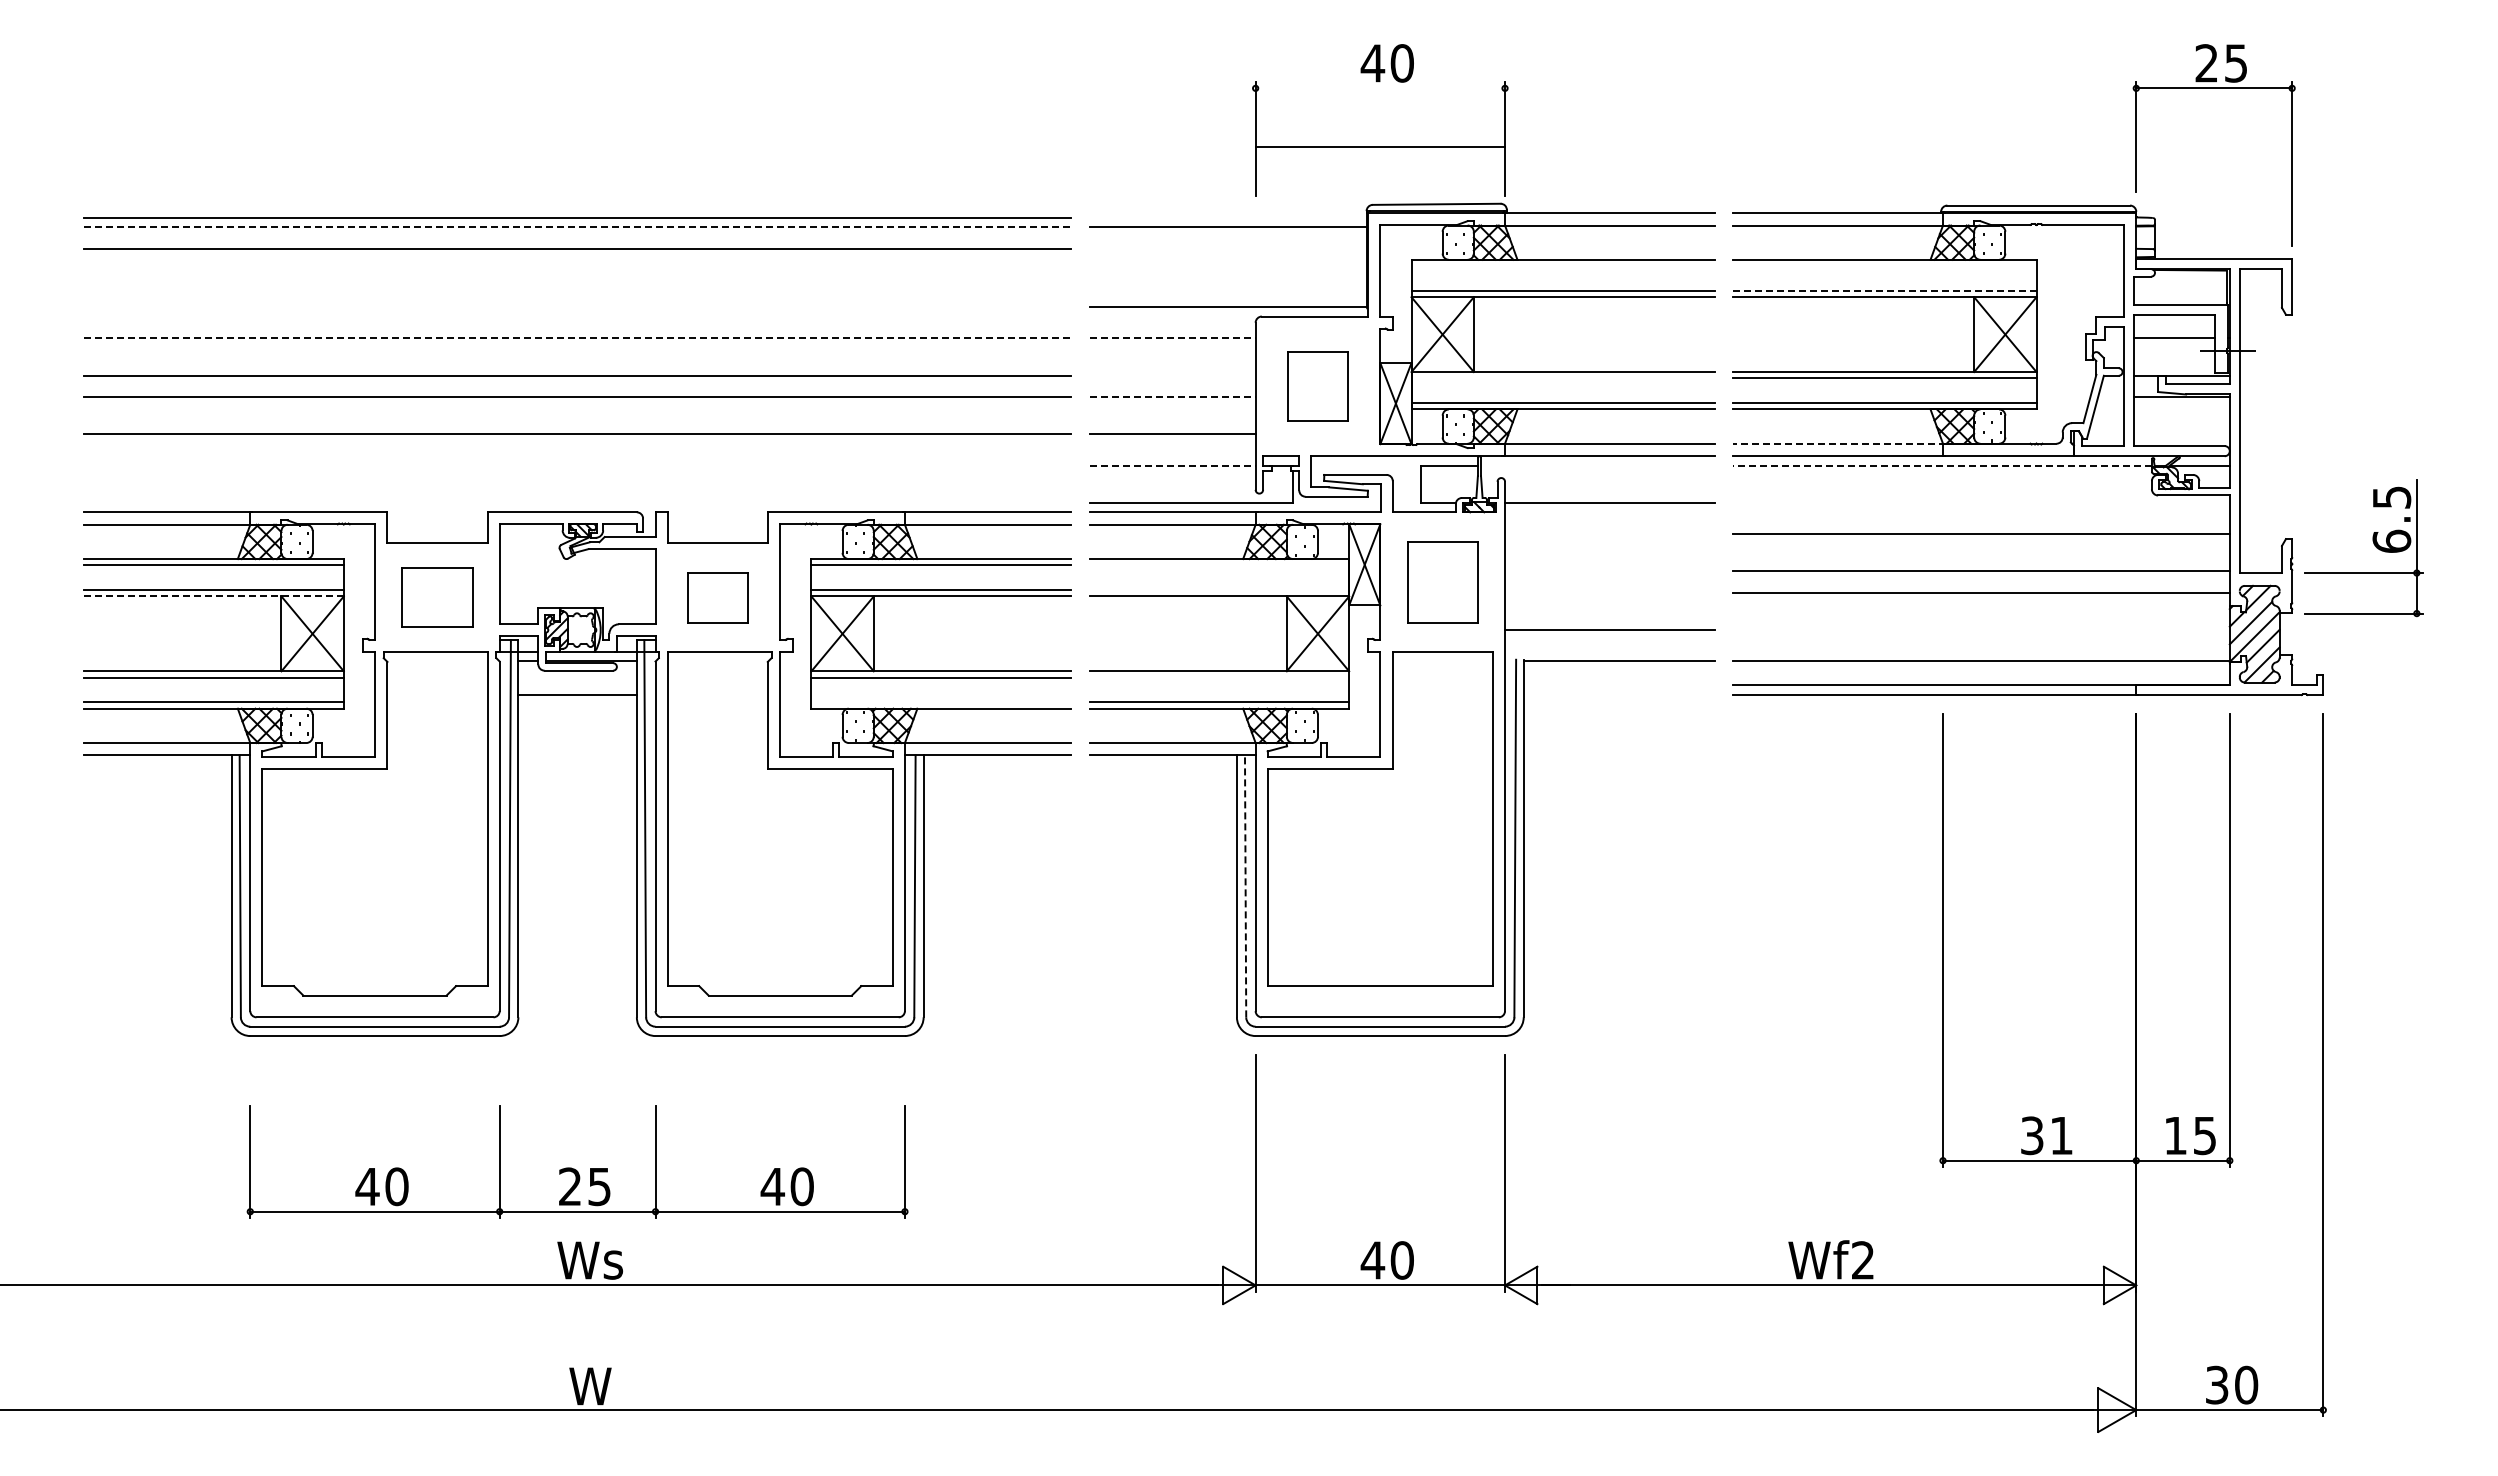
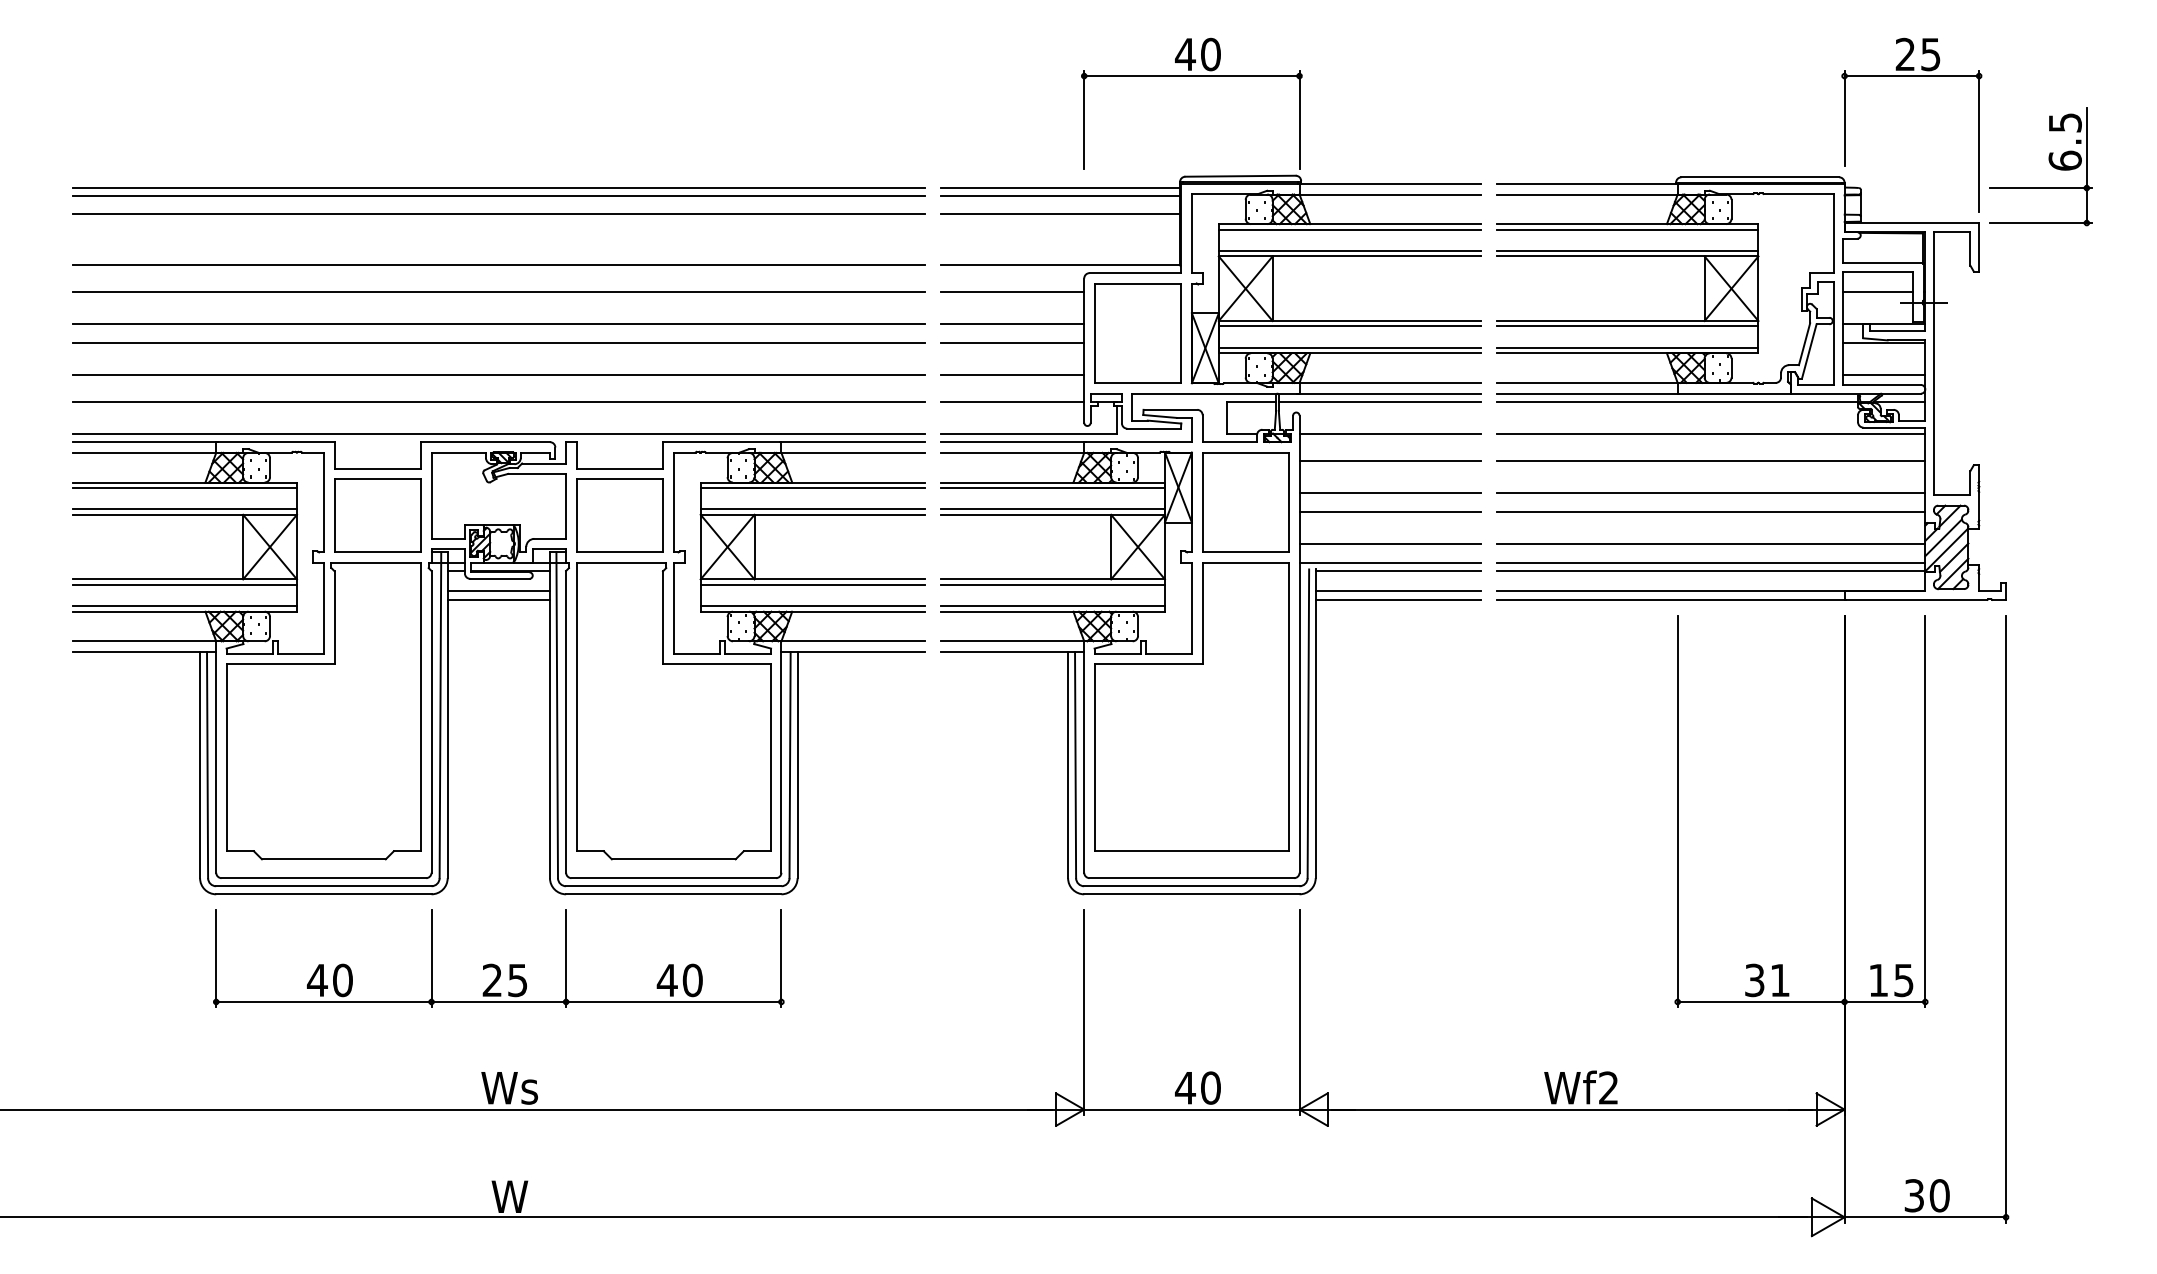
line: (1380, 147) -> (1192, 76), moved
line: (1227, 218) -> (1059, 188), added
line: (578, 226) -> (499, 195), dashed -> solid
line: (1227, 248) -> (1059, 214), added
line: (1562, 266) -> (1349, 229), added
line: (1884, 266) -> (1627, 229), added
line: (1884, 290) -> (1627, 250), dashed -> solid
line: (577, 306) -> (498, 264), added
line: (578, 338) -> (499, 292), dashed -> solid
line: (1173, 338) -> (1013, 292), dashed -> solid
line: (1172, 375) -> (1012, 324), added
line: (1562, 378) -> (1349, 326), added
part: (1317, 386) -> (1137, 333), size x1.67
line: (1173, 397) -> (1013, 343), dashed -> solid
line: (2181, 434) -> (1883, 374), added
line: (1839, 443) -> (1588, 382), dashed -> solid
line: (577, 465) -> (498, 401), added
line: (1173, 465) -> (1013, 401), dashed -> solid
line: (1597, 465) -> (1379, 401), added
line: (1942, 465) -> (1677, 401), dashed -> solid
line: (577, 502) -> (498, 433), added
line: (1981, 502) -> (1710, 433), added
line: (1609, 534) -> (1389, 461), added
part: (2373, 544) -> (2049, 163), moved
line: (1219, 565) -> (1053, 488), added
line: (1609, 571) -> (1389, 493), added
part: (1442, 581) -> (1245, 501), size x1.43
line: (1219, 590) -> (1053, 509), added
line: (1609, 593) -> (1389, 512), added
line: (214, 596) -> (185, 514), dashed -> solid
part: (437, 597) -> (377, 515), size x1.43
part: (717, 597) -> (619, 515), size x1.67
line: (1981, 630) -> (1710, 544), added
line: (1609, 651) -> (1389, 562), added
line: (1981, 651) -> (1710, 562), added
line: (1219, 677) -> (1053, 584), added
line: (577, 684) -> (498, 590), added
line: (1618, 684) -> (1397, 590), added
line: (1618, 694) -> (1397, 599), added
line: (940, 702) -> (812, 606), added
line: (1245, 886) -> (1075, 765), dashed -> solid
part: (574, 1168) -> (496, 964), moved

